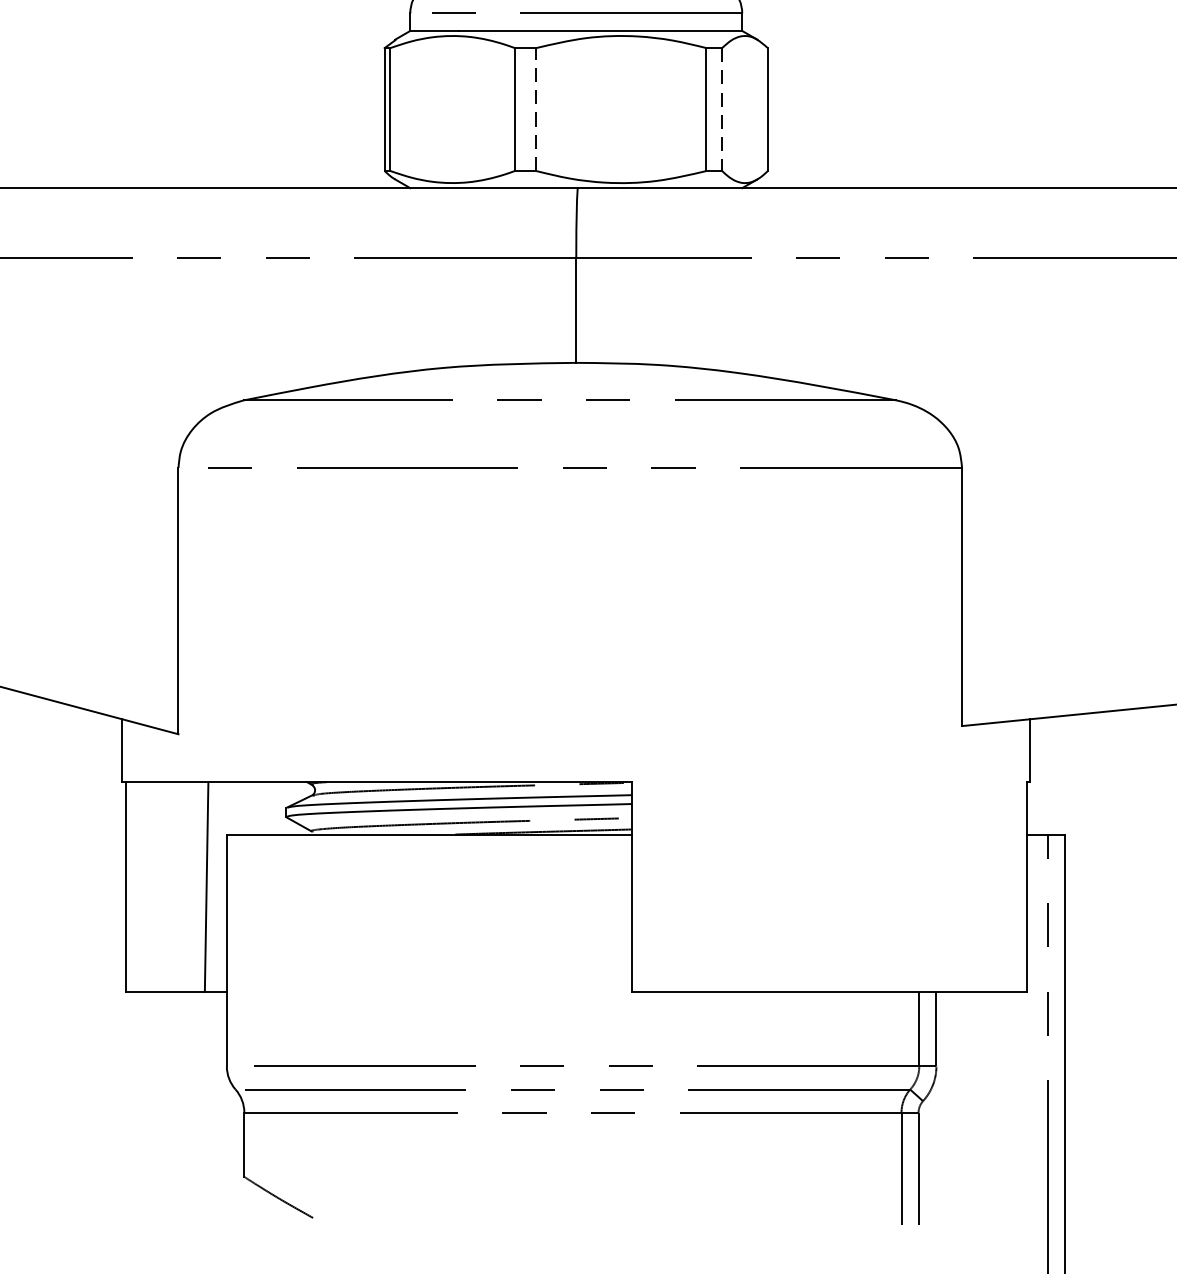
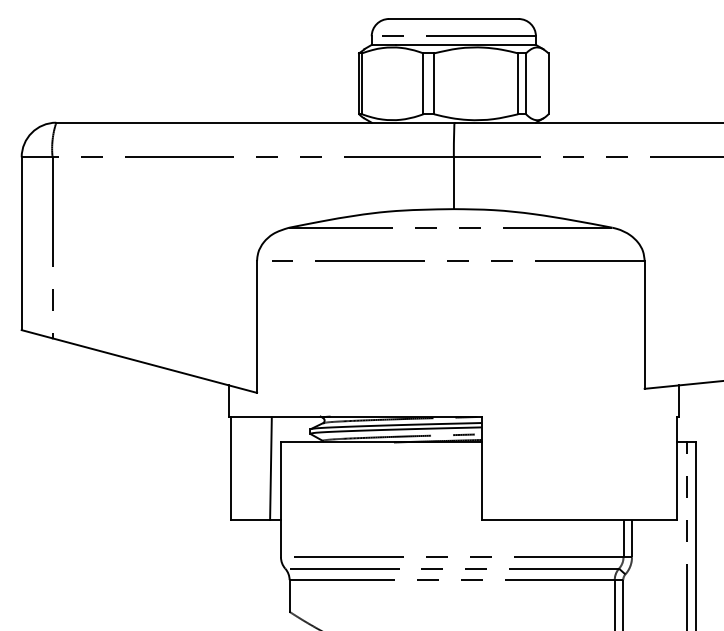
line: (537, 108) -> (434, 83), dashed -> solid
line: (723, 110) -> (526, 84), dashed -> solid

